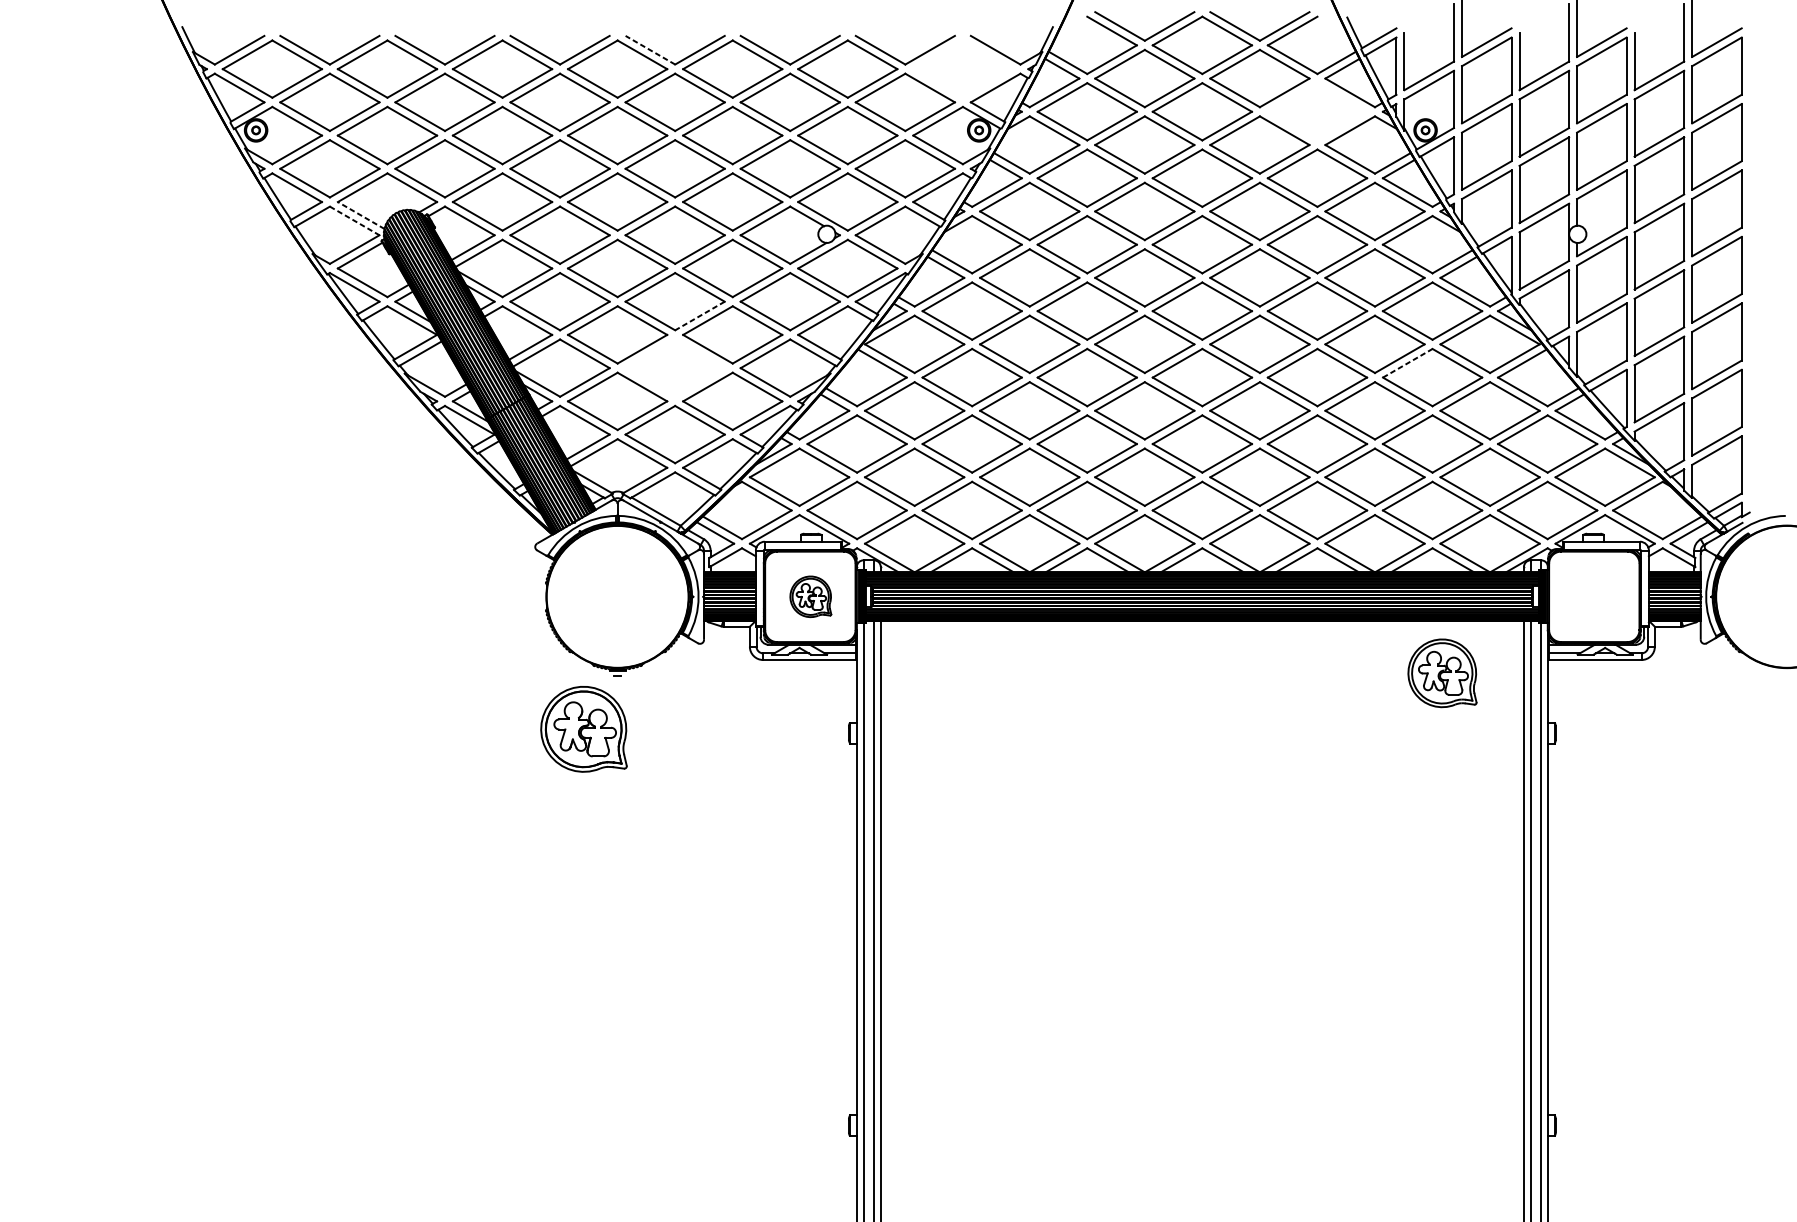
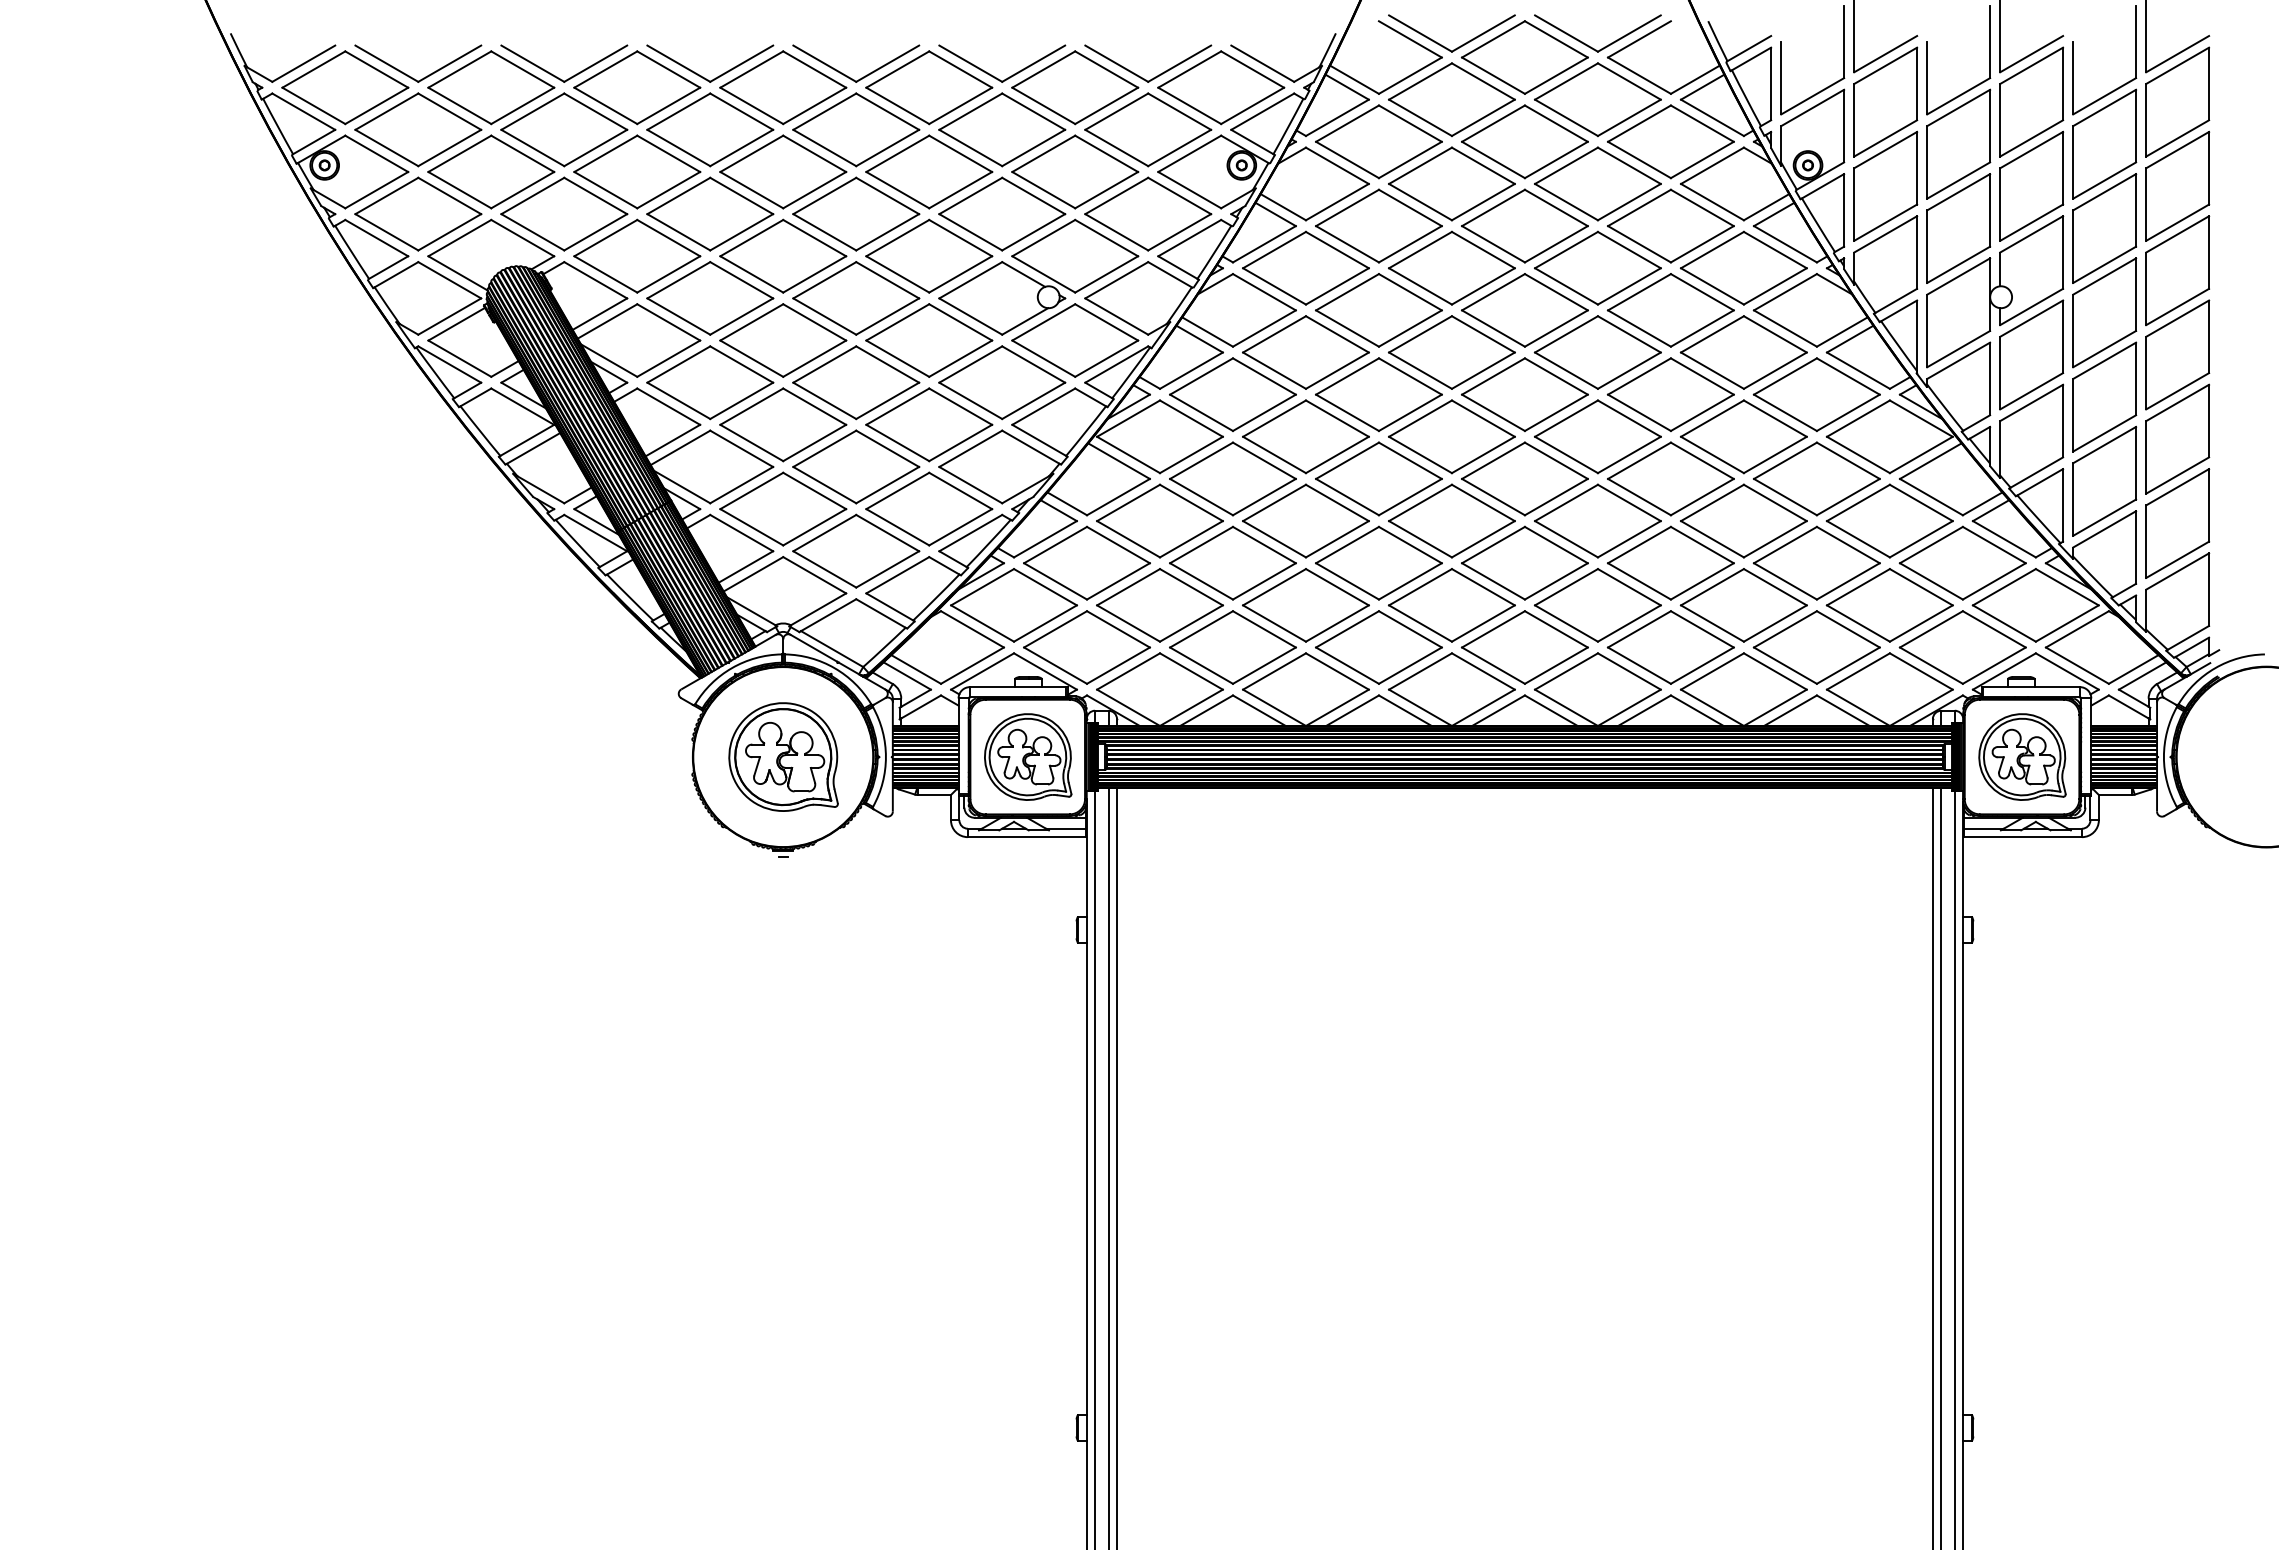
line: (650, 50) -> (824, 63), dashed -> solid
part: (963, 68) -> (1221, 87), added
part: (1317, 111) -> (1670, 141), added
line: (360, 215) -> (457, 273), dashed -> solid
line: (355, 221) -> (450, 280), dashed -> solid
line: (699, 316) -> (887, 401), dashed -> solid
line: (1407, 363) -> (1785, 460), dashed -> solid
part: (675, 367) -> (856, 466), added
part: (810, 596) -> (1028, 756), size x1.67
part: (1442, 672) -> (2022, 756), moved
part: (583, 728) -> (783, 756), moved

